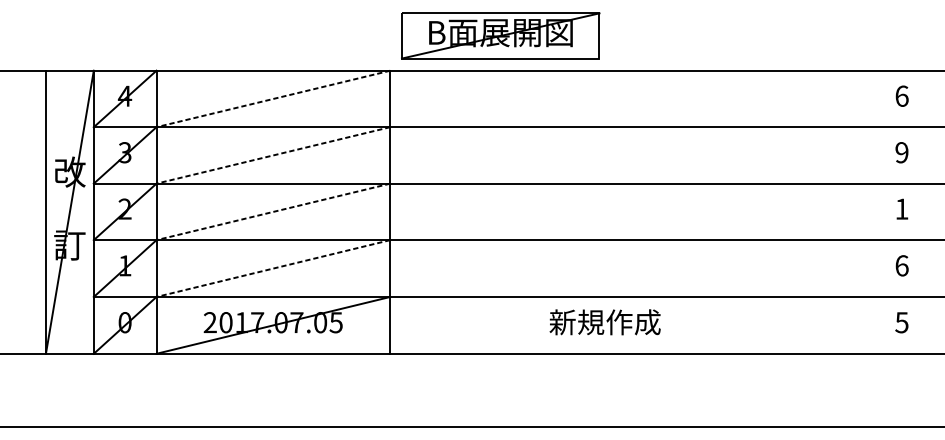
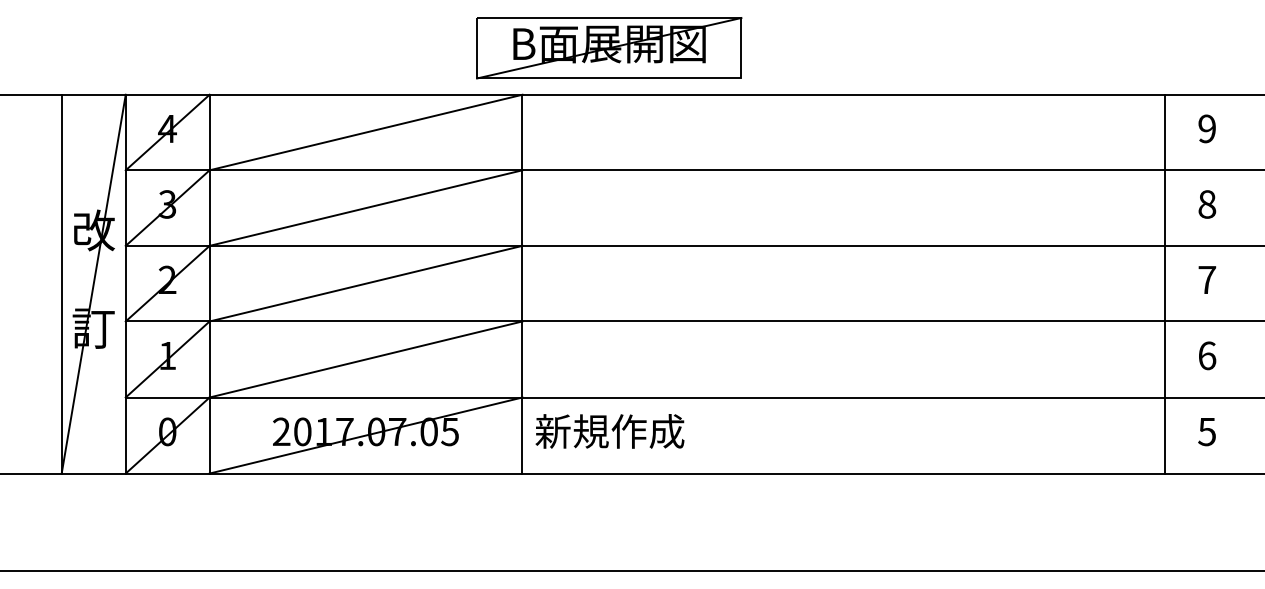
part: (500, 36) -> (609, 48), moved
text: (902, 95) -> (1207, 128), 6 -> 9
line: (273, 98) -> (366, 132), dashed -> solid
text: (902, 152) -> (1207, 204), 9 -> 8
line: (273, 155) -> (366, 208), dashed -> solid
text: (902, 208) -> (1207, 279), 1 -> 7
line: (273, 211) -> (366, 283), dashed -> solid
line: (870, 211) -> (1165, 283), added
line: (273, 268) -> (366, 359), dashed -> solid
text: (604, 322) -> (609, 431), moved

